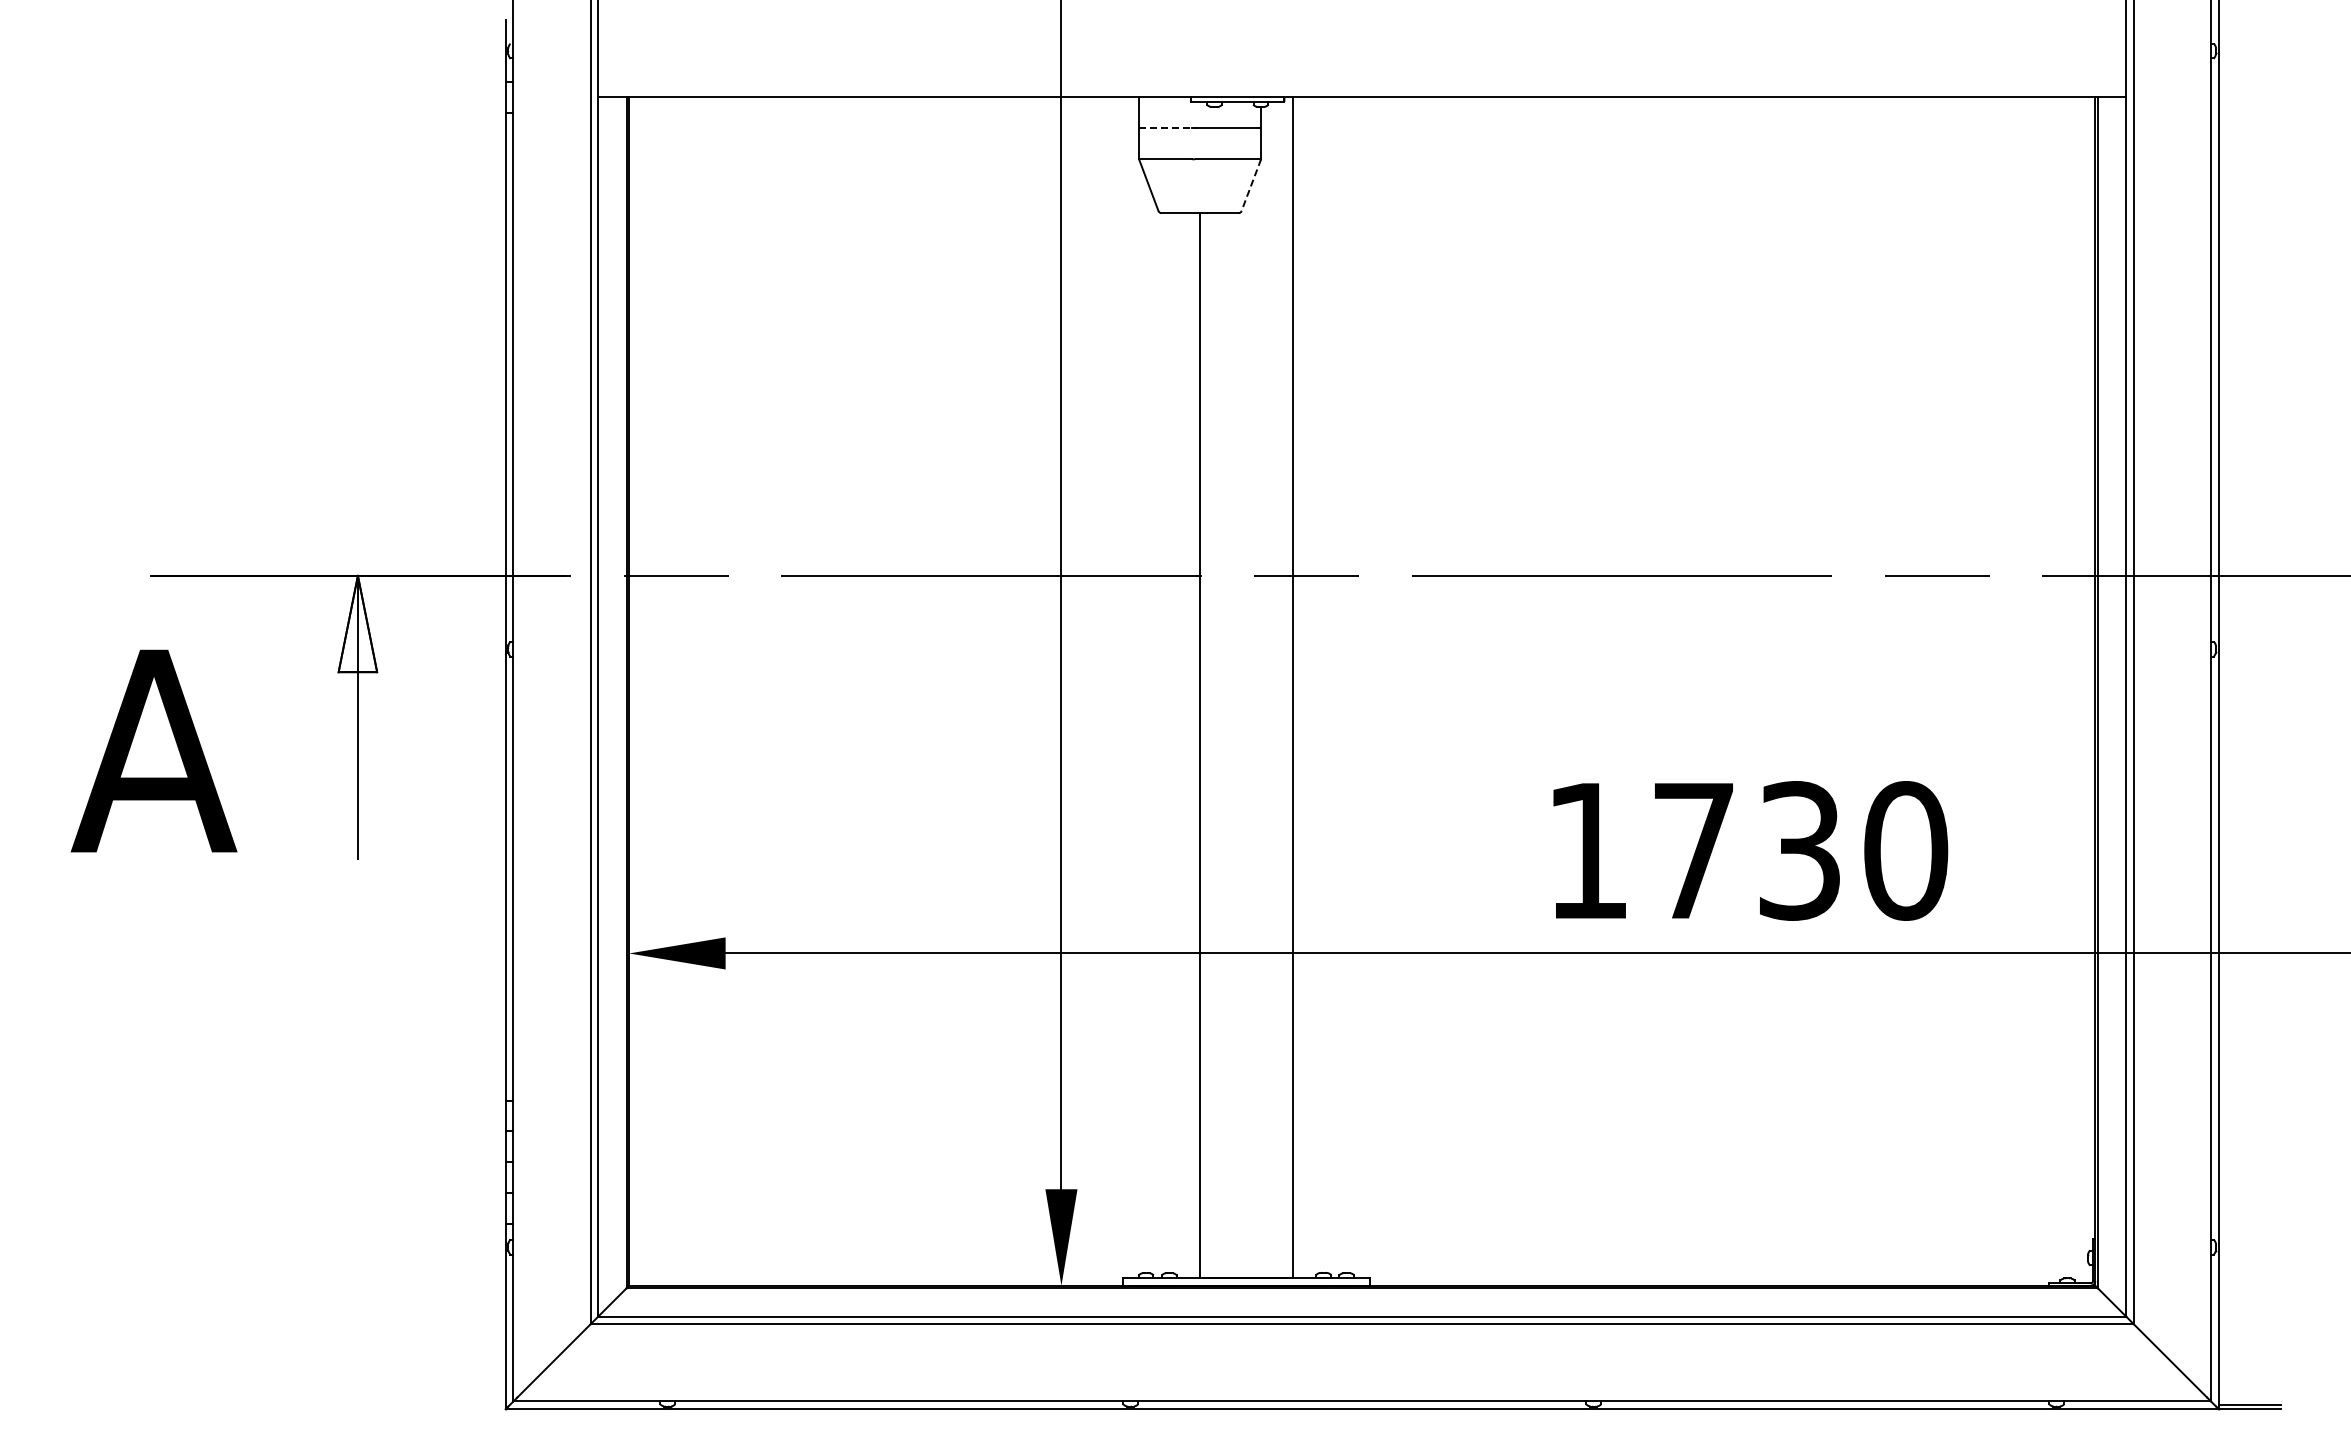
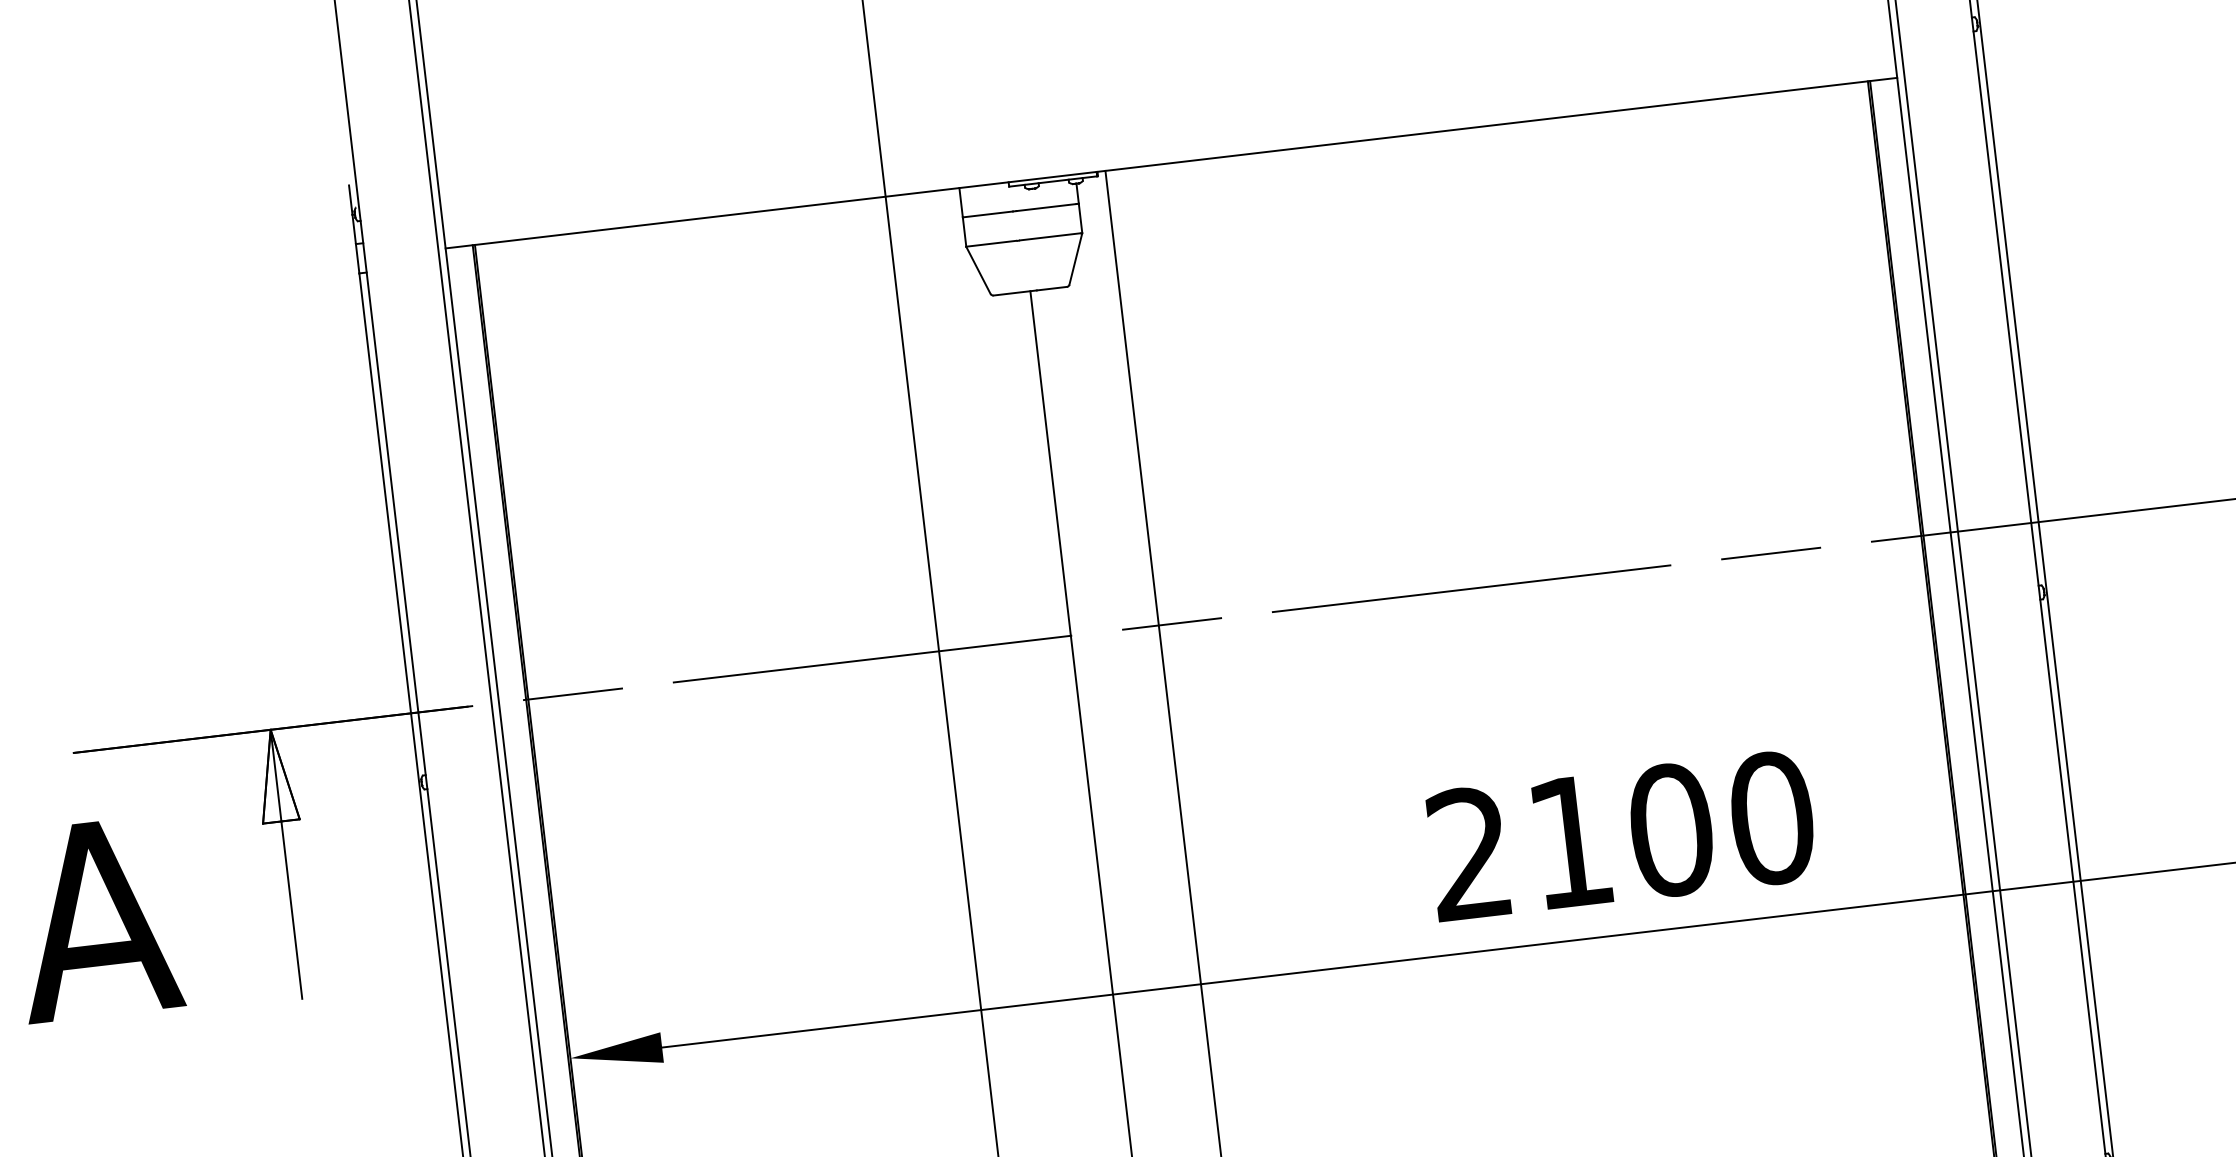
line: (1165, 128) -> (987, 214), dashed -> solid
line: (1251, 185) -> (1076, 259), dashed -> solid
text: (1694, 850) -> (1571, 841), 1730 -> 2100

